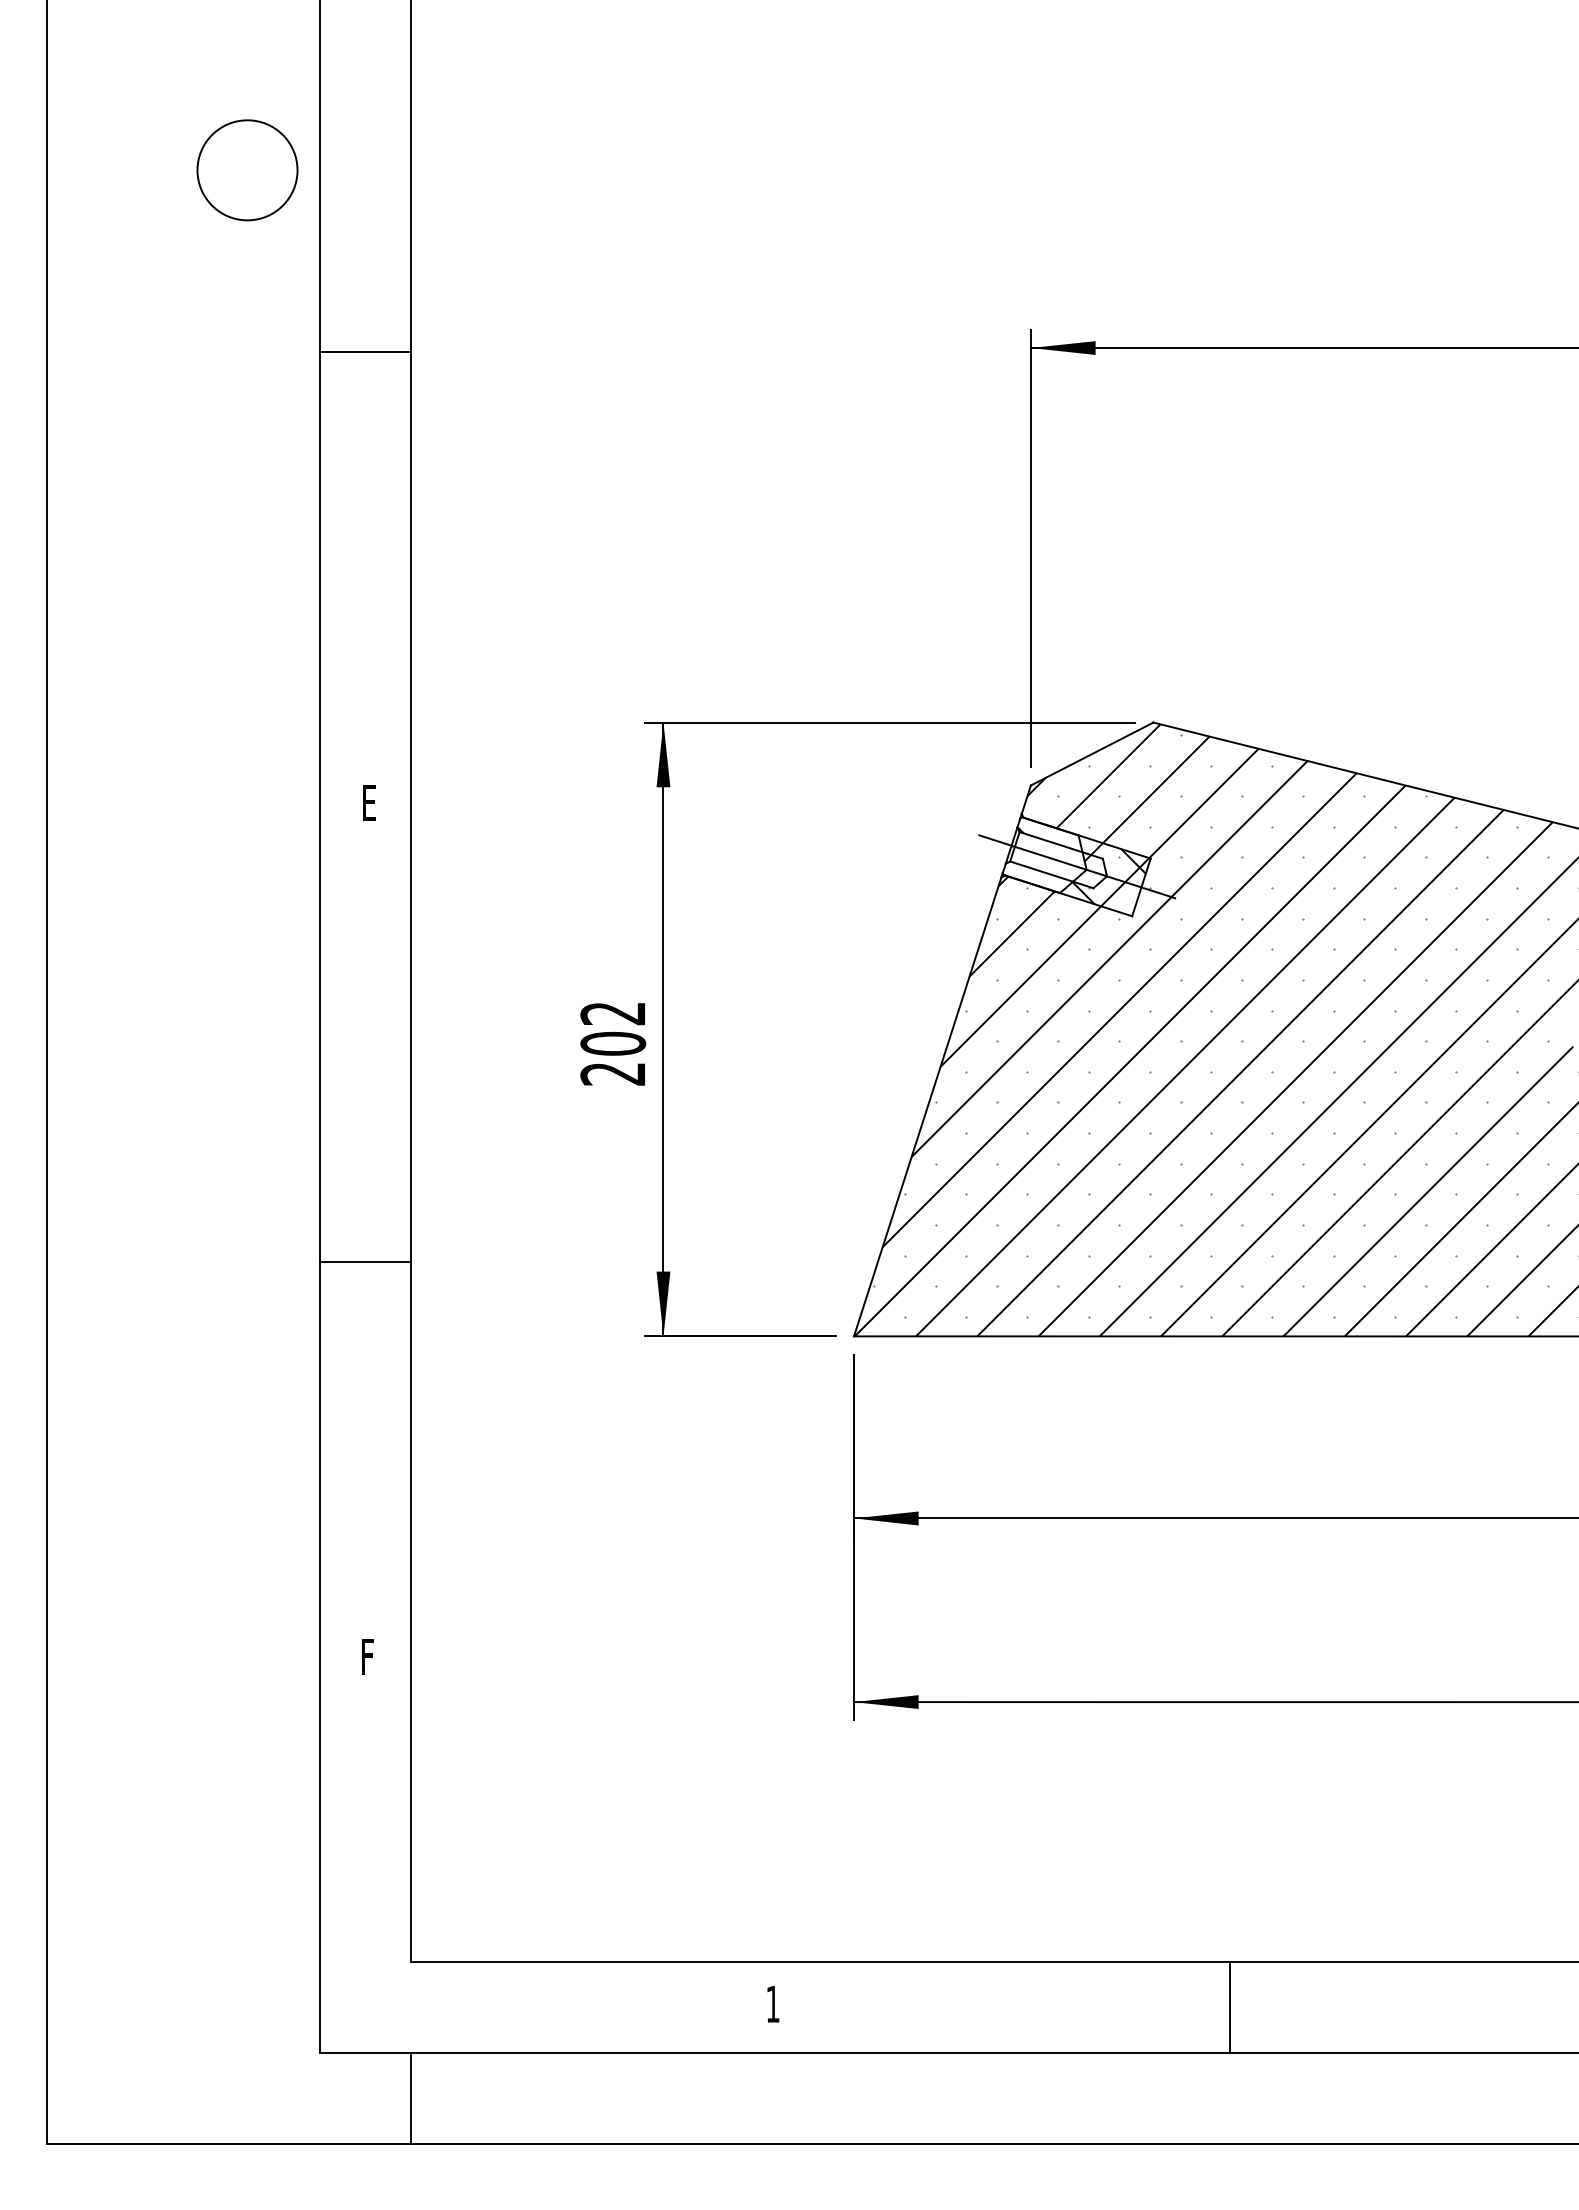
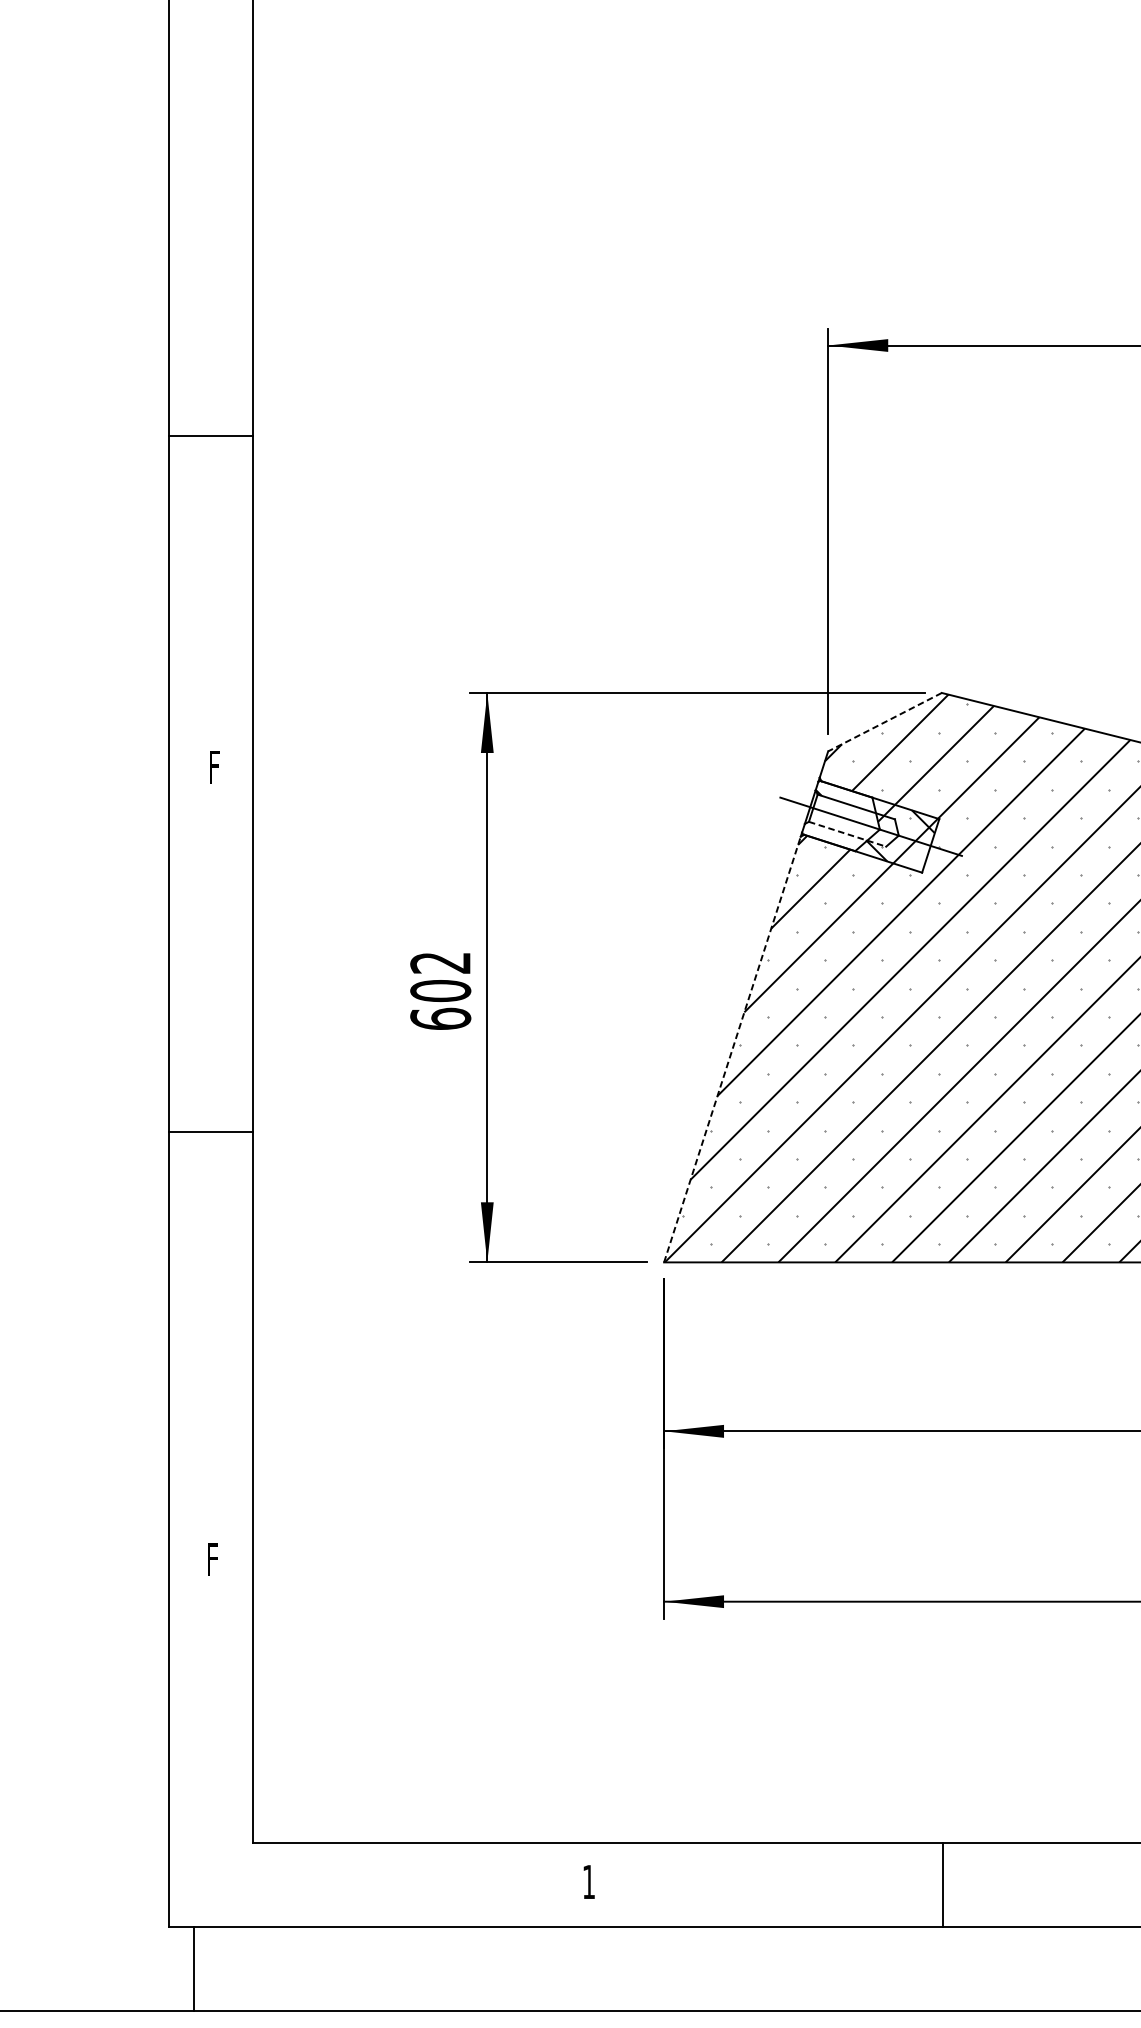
circle: (247, 170) -> (101, 180), removed
line: (365, 352) -> (210, 435), moved
line: (1092, 754) -> (885, 722), solid -> dashed
text: (369, 802) -> (214, 767), E -> F
line: (1051, 874) -> (847, 833), solid -> dashed
text: (613, 1073) -> (440, 1018), 202 -> 602
line: (927, 1106) -> (732, 1049), solid -> dashed
line: (365, 1261) -> (210, 1131), moved
line: (1229, 2006) -> (942, 1884), moved
line: (411, 2097) -> (194, 1968), moved

